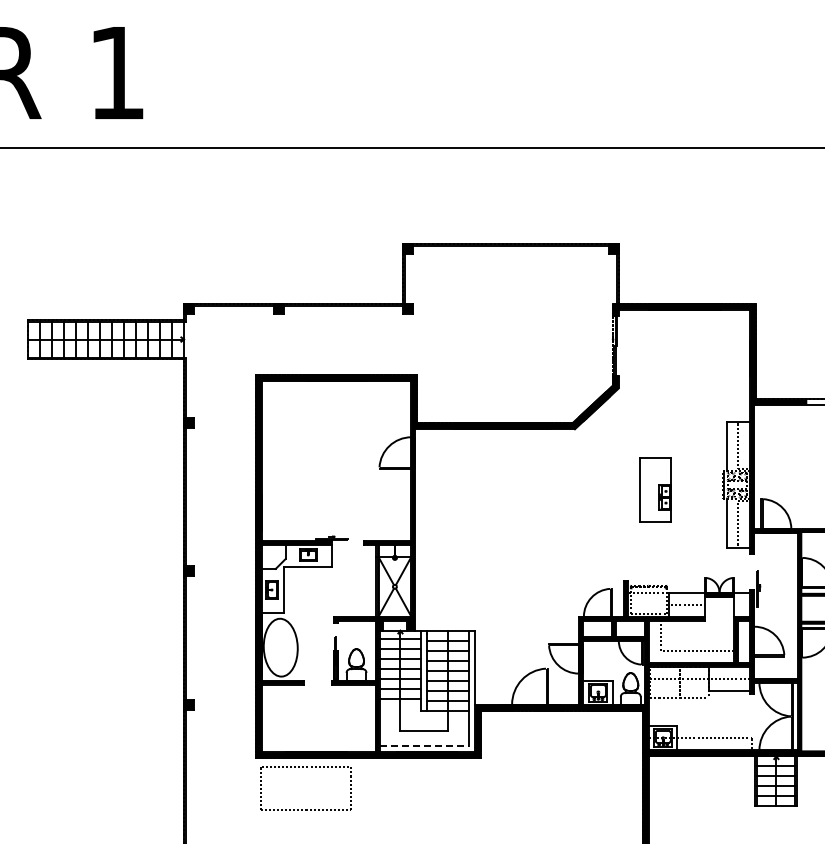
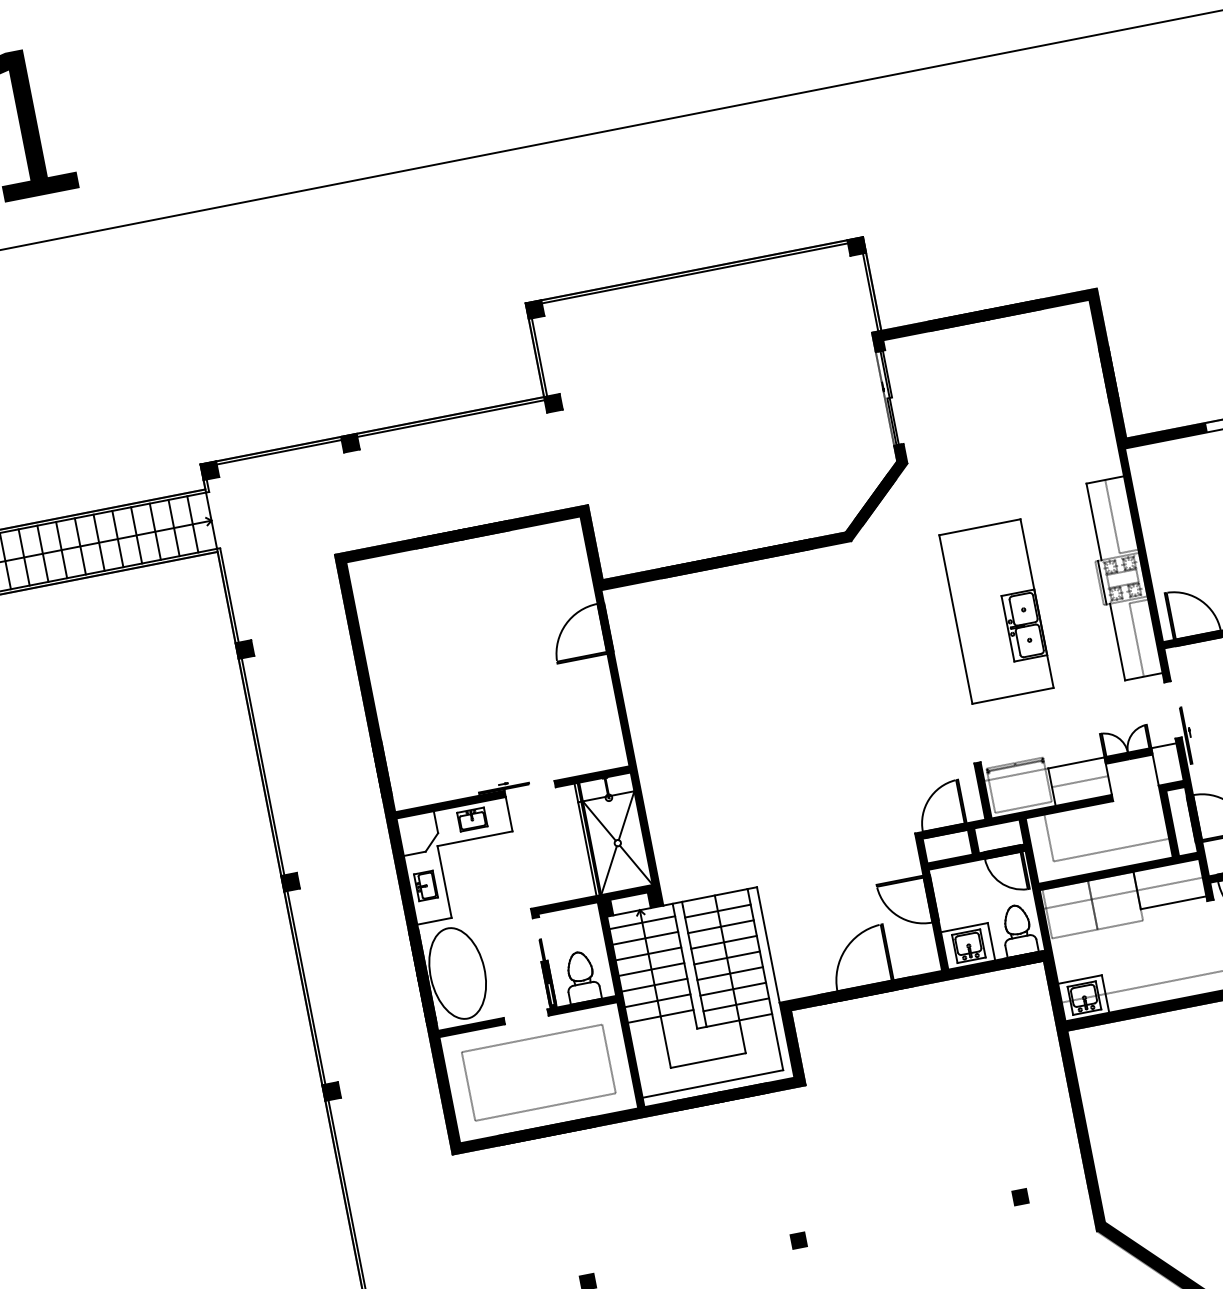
part: (655, 489) -> (995, 610), size x1.67
line: (424, 746) -> (713, 1084), dashed -> solid
part: (305, 809) -> (544, 1105), moved

